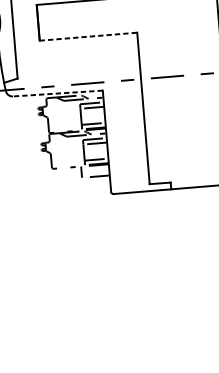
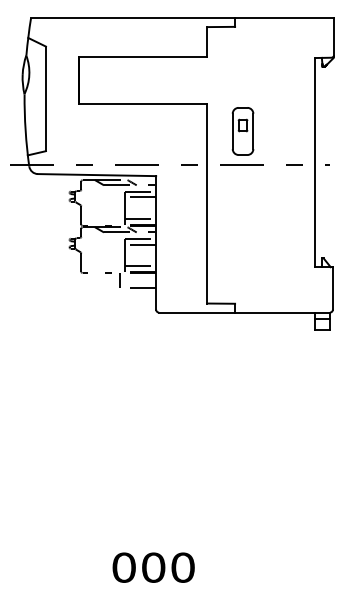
line: (88, 37) -> (143, 104), dashed -> solid
part: (165, 51) -> (242, 131), added
line: (57, 93) -> (96, 175), dashed -> solid

